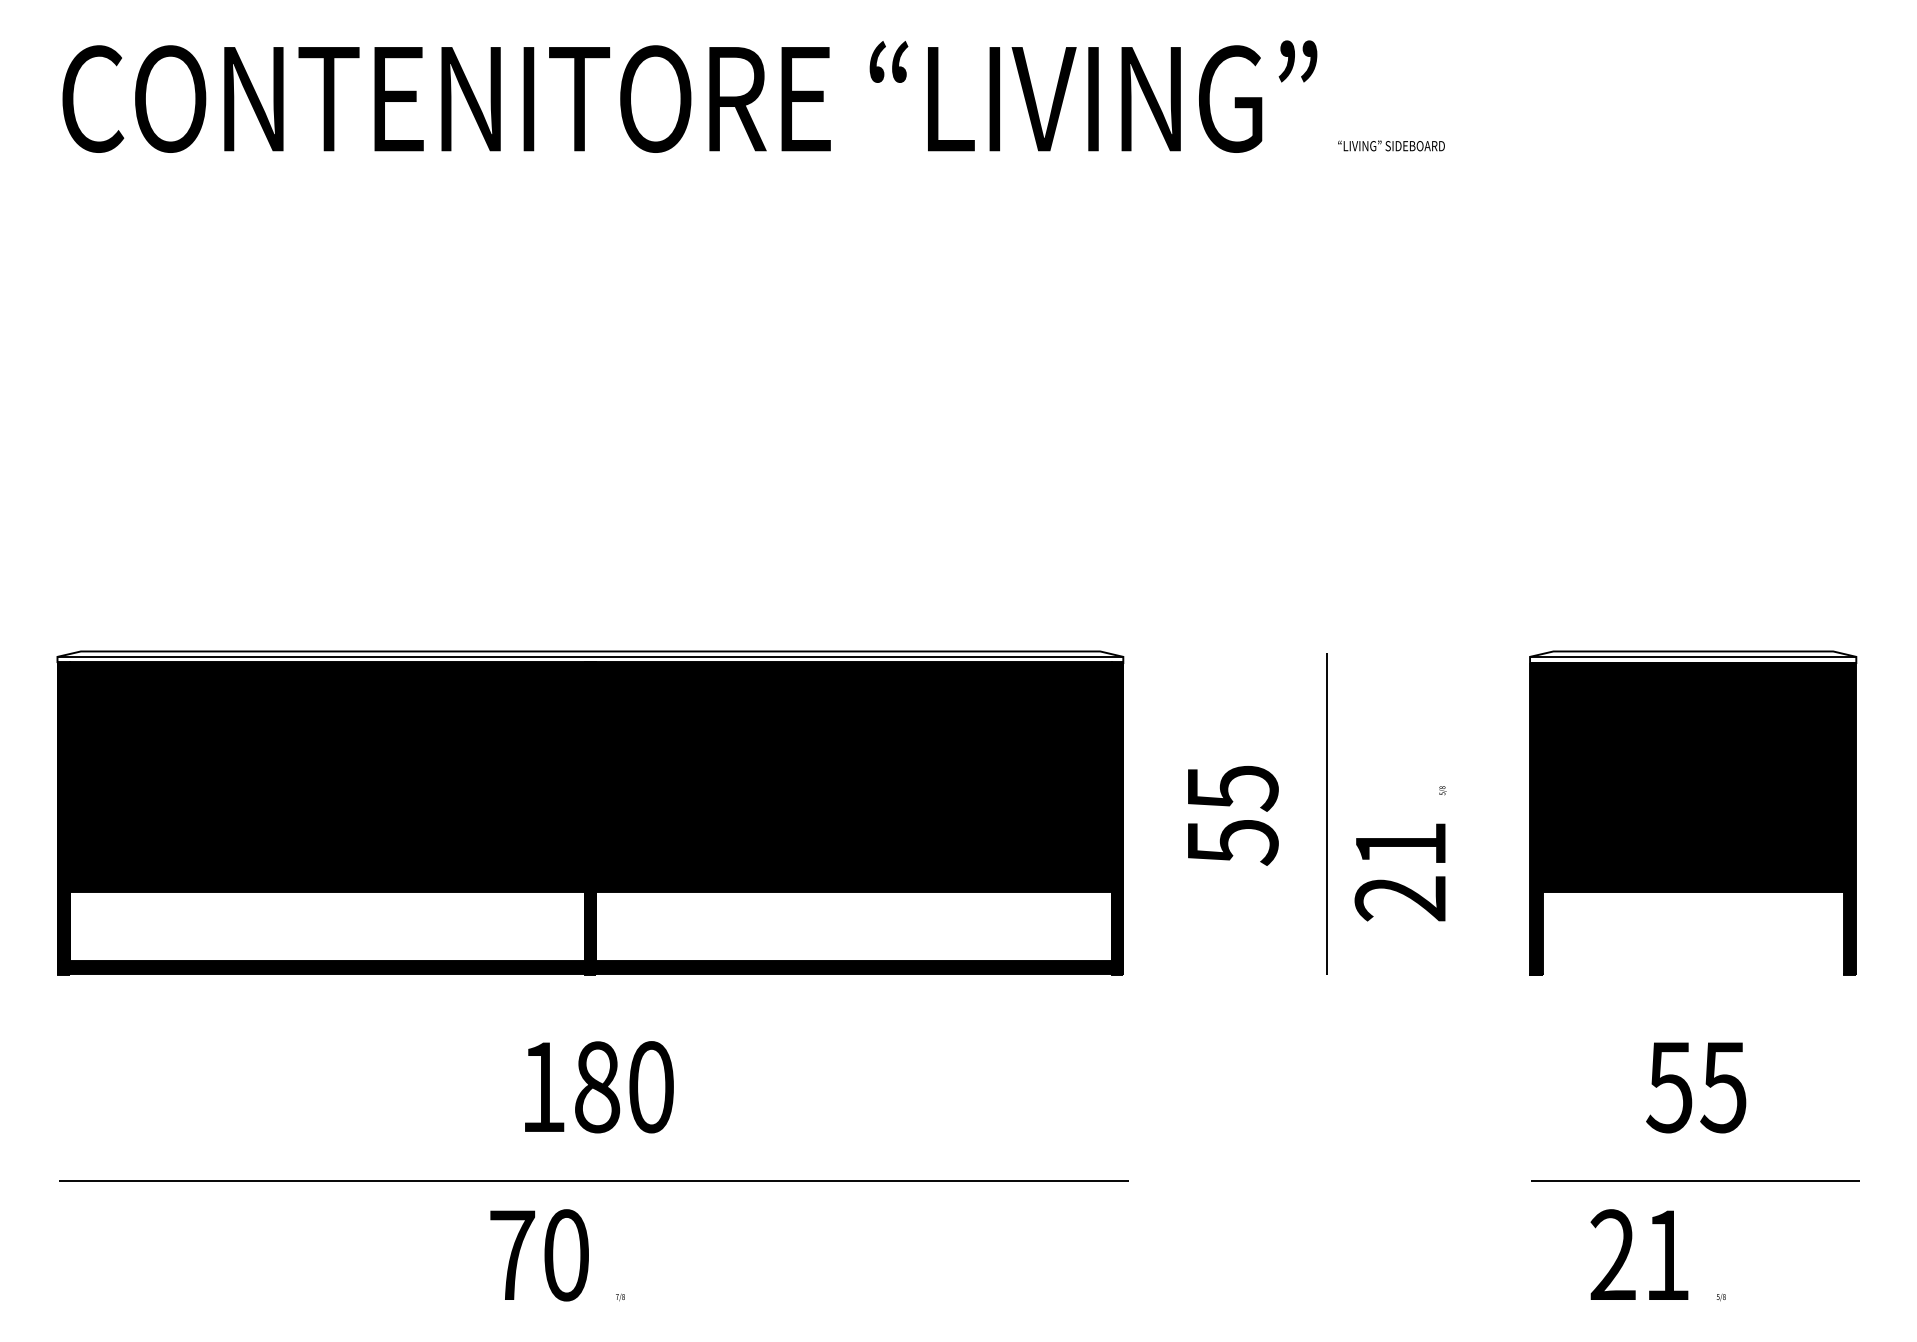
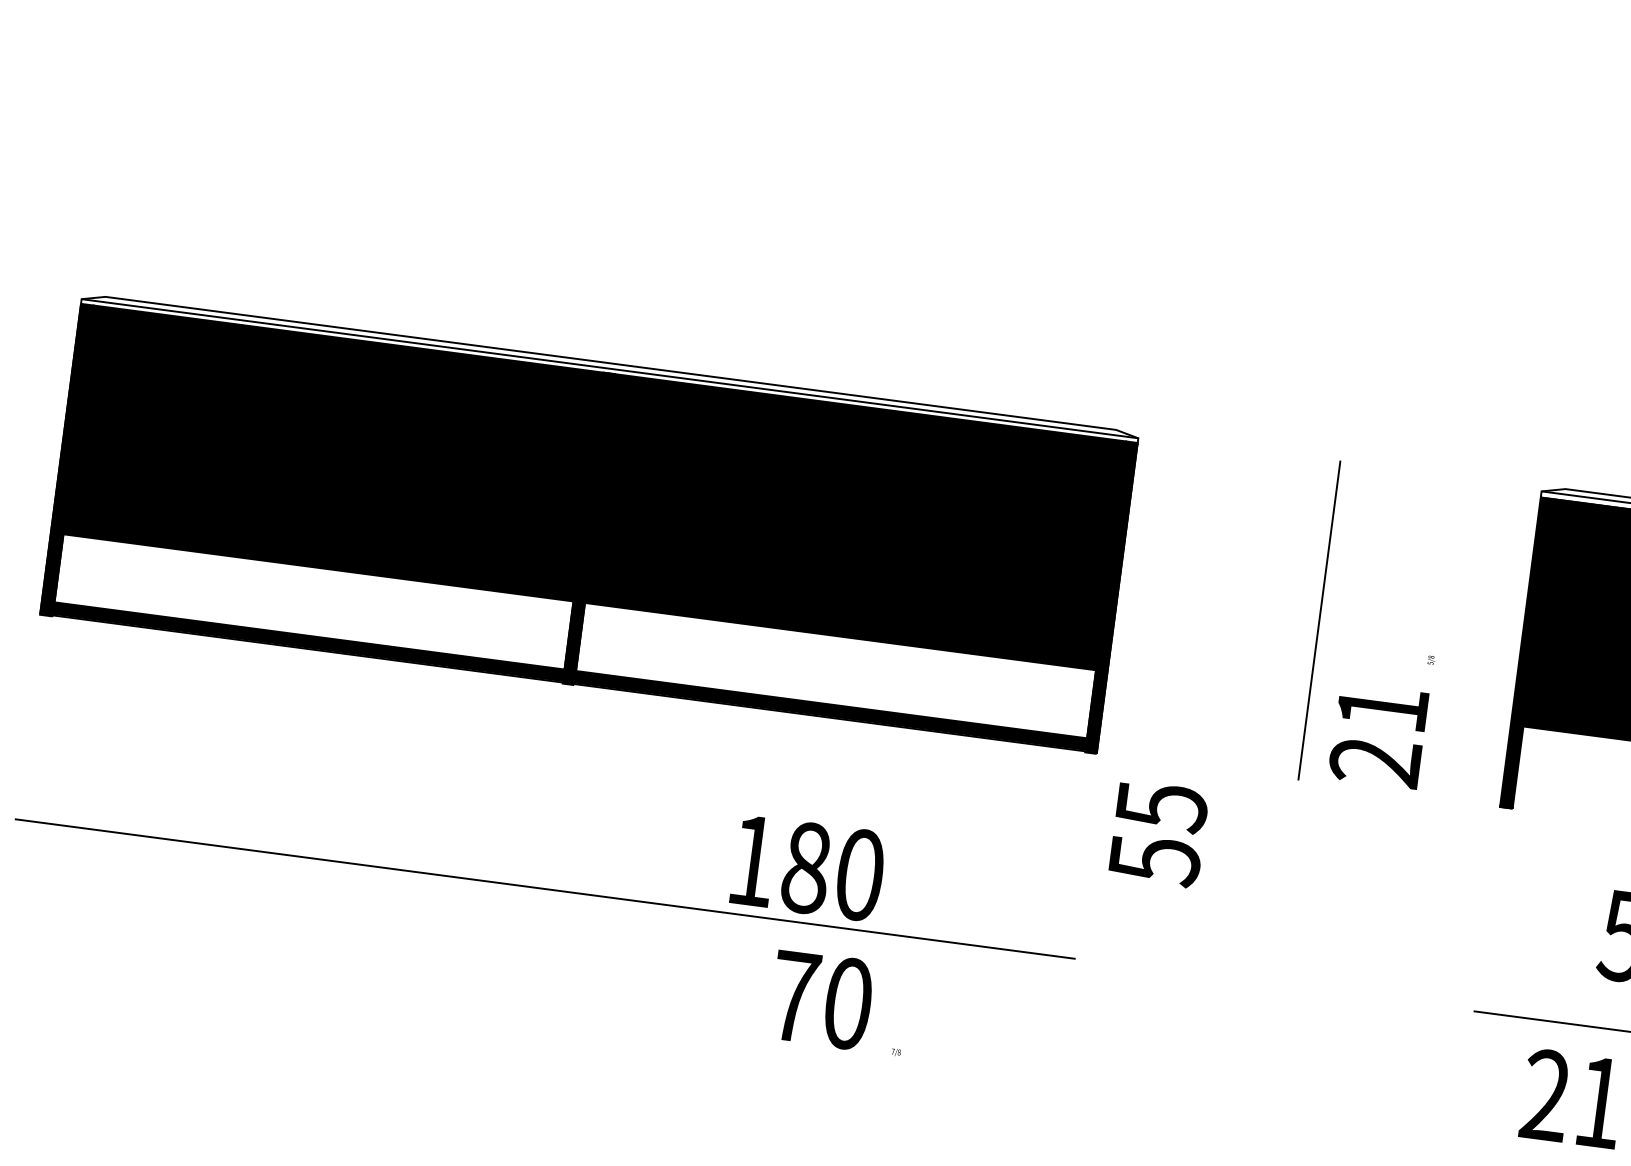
text: (1233, 815) -> (1159, 834), moved
text: (1400, 853) -> (1381, 717), moved
text: (599, 1087) -> (808, 868), moved
text: (557, 1255) -> (839, 1002), moved

